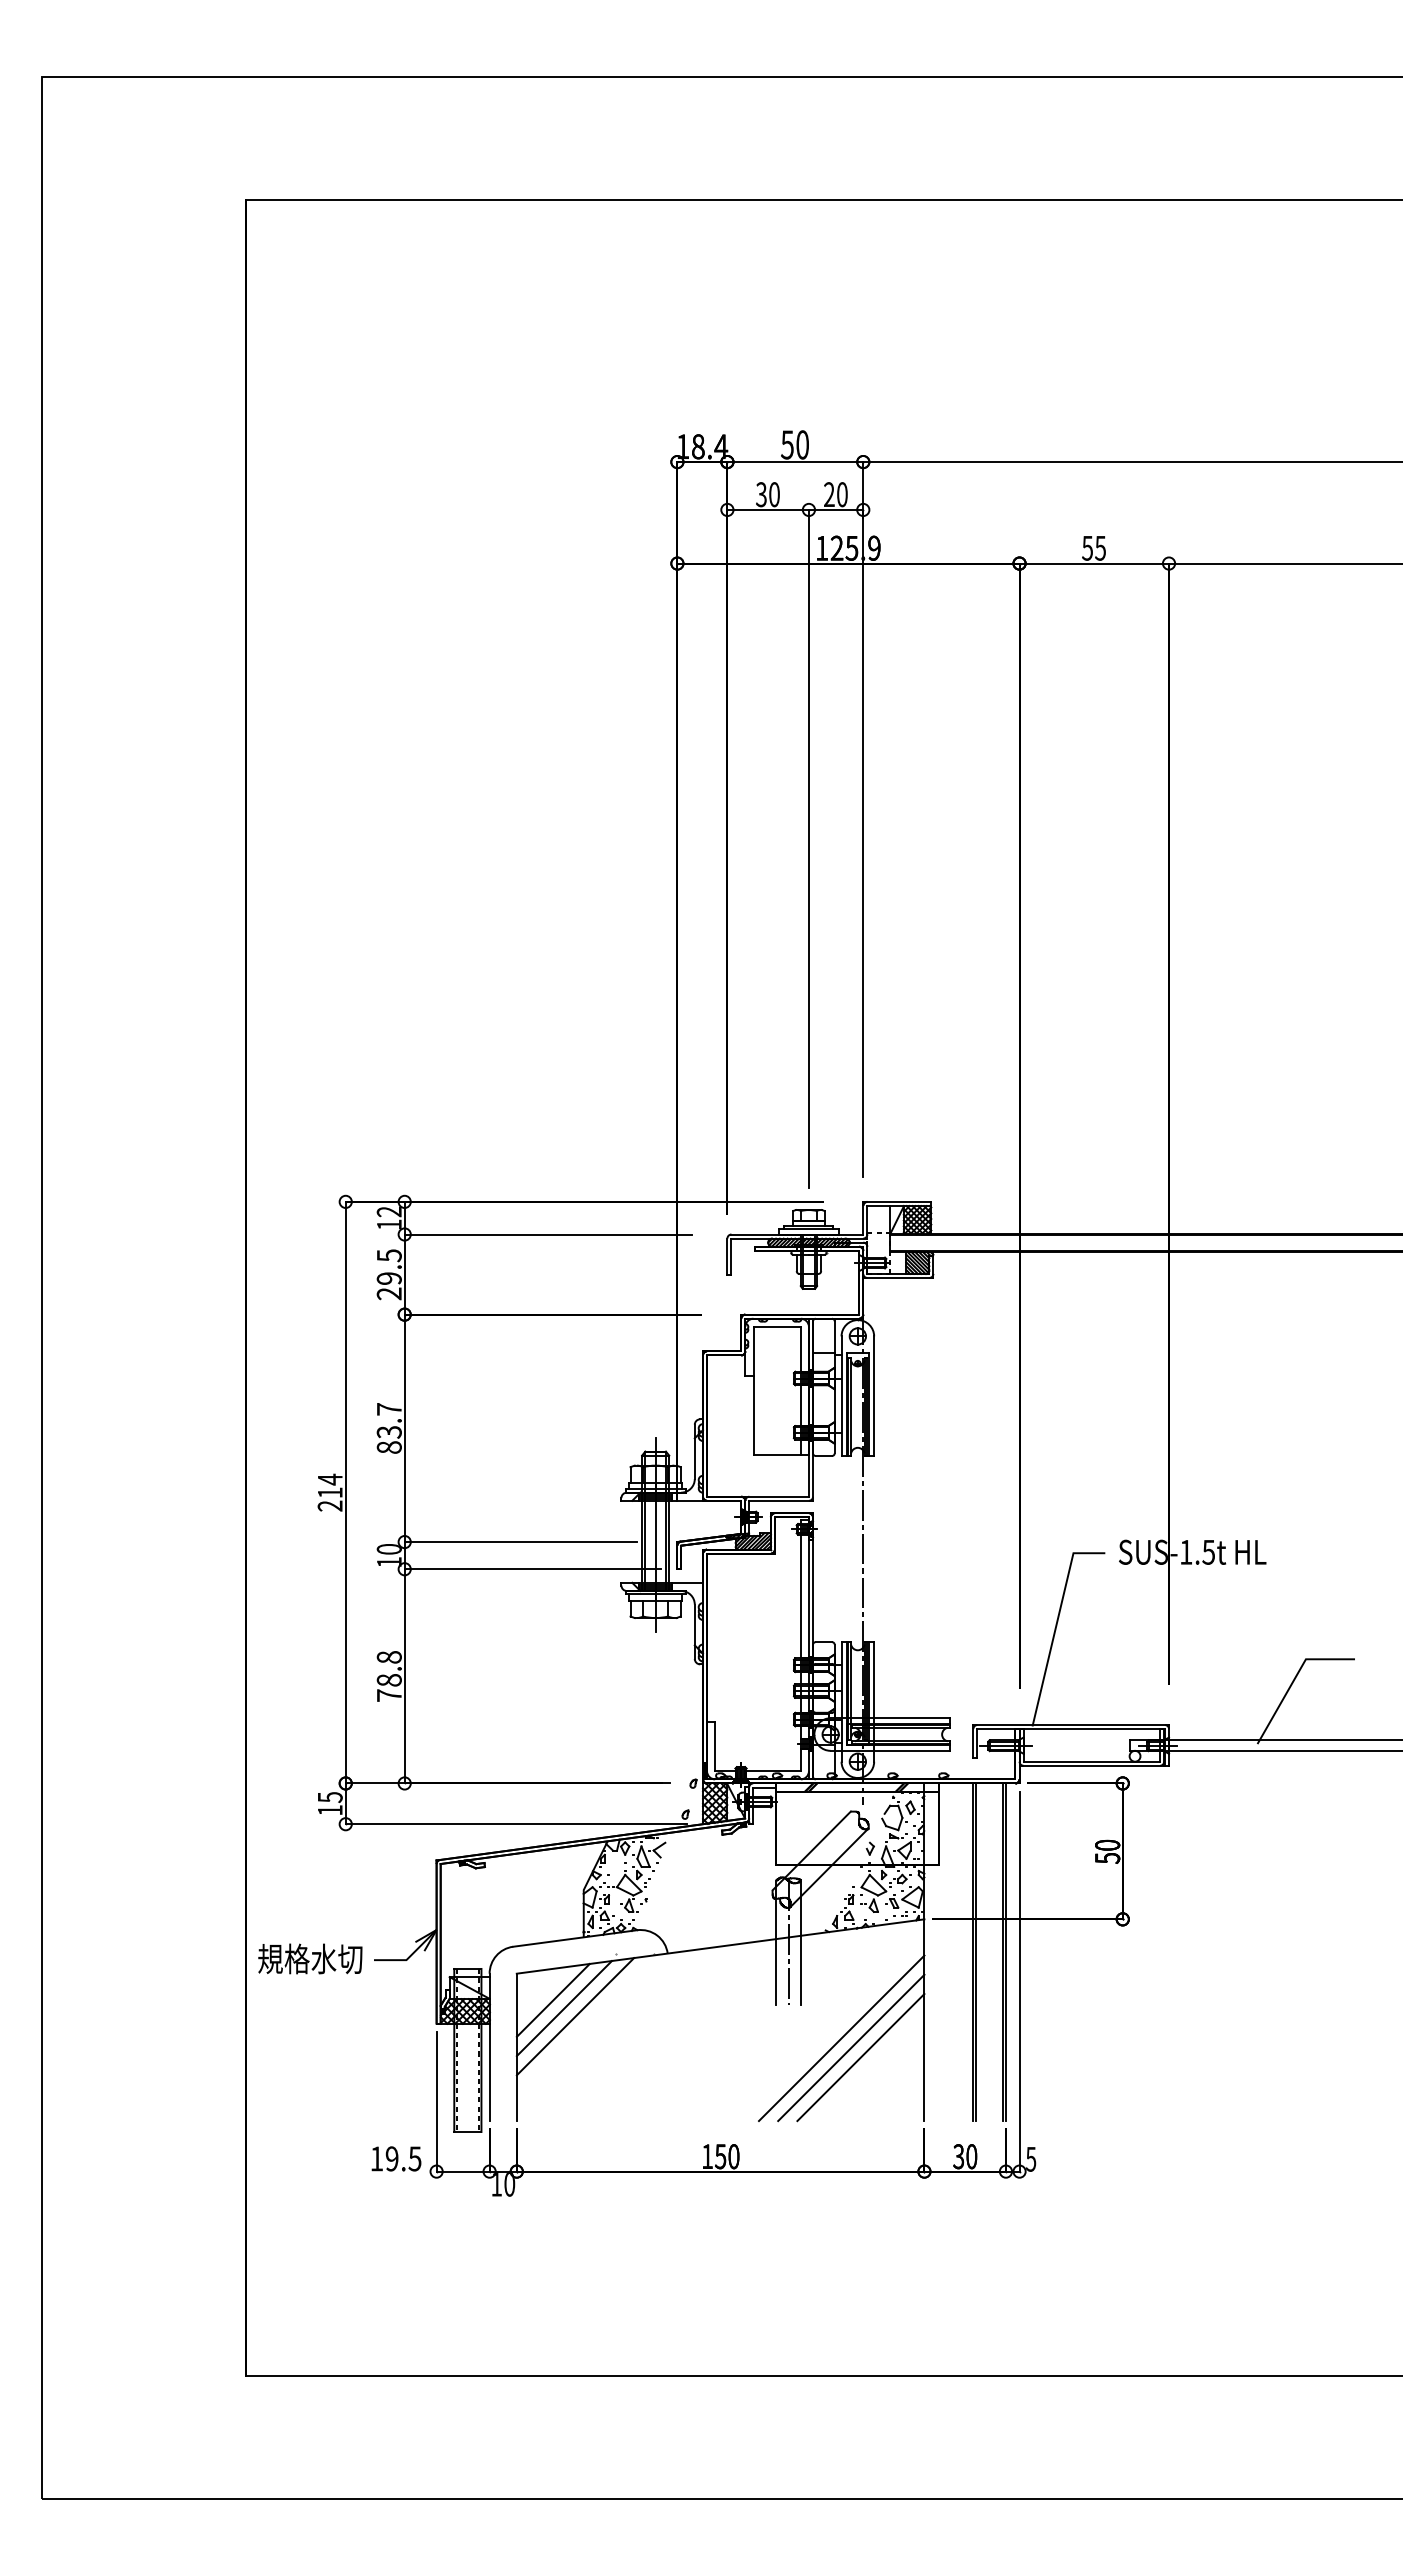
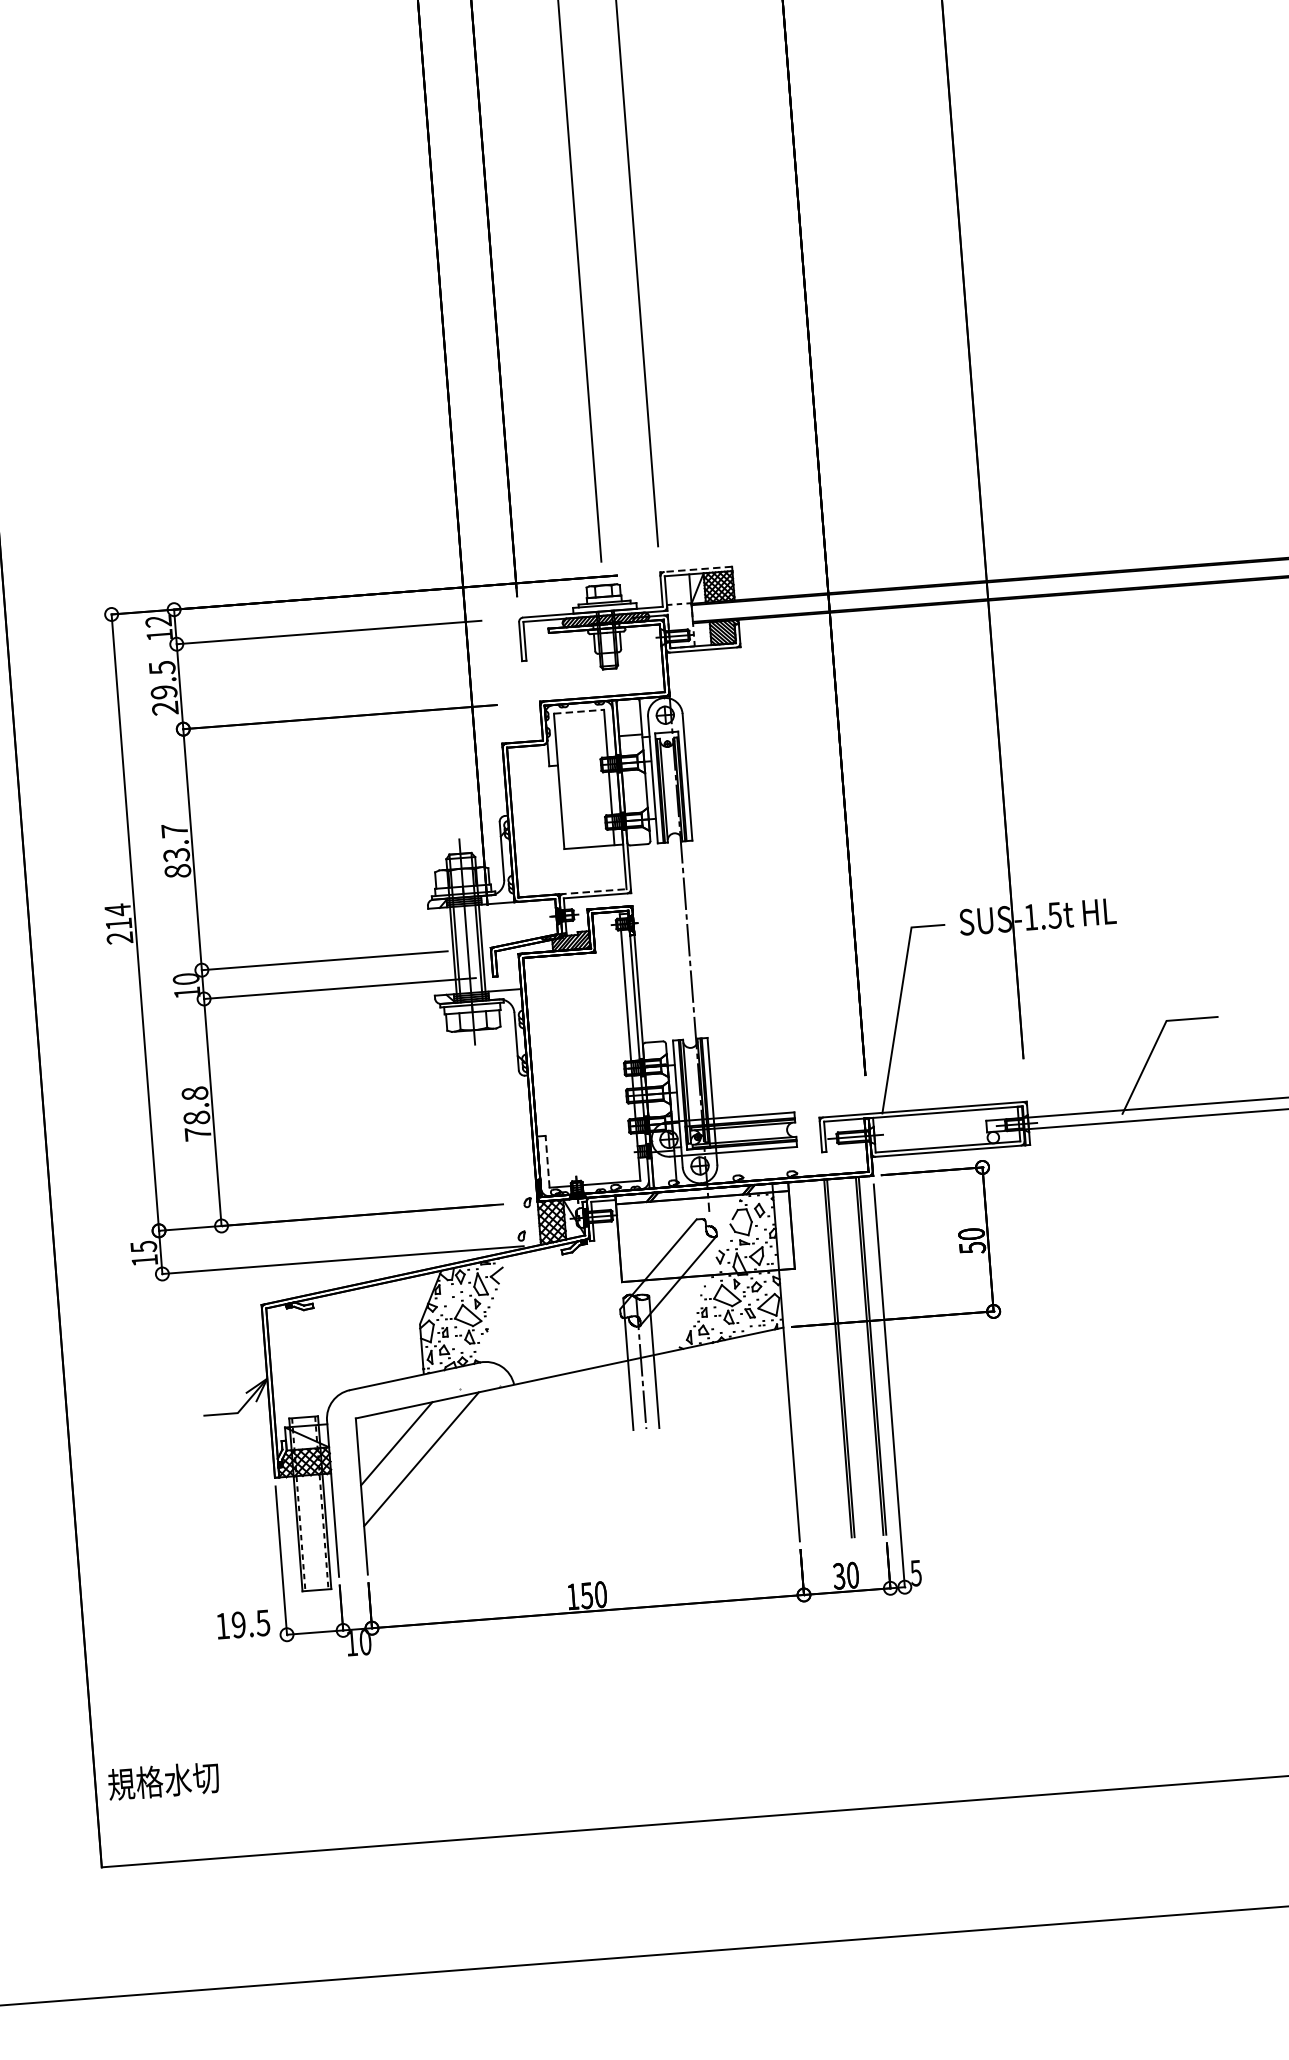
line: (897, 1201) -> (696, 569), solid -> dashed
line: (777, 1326) -> (579, 711), solid -> dashed
line: (777, 1496) -> (593, 891), solid -> dashed
line: (715, 1746) -> (547, 1161), solid -> dashed
text: (310, 1958) -> (163, 1780), moved
line: (563, 2008) -> (408, 1451), removed
line: (841, 2038) -> (705, 1460), removed
line: (851, 2047) -> (716, 1469), removed
line: (860, 2057) -> (726, 1479), removed

